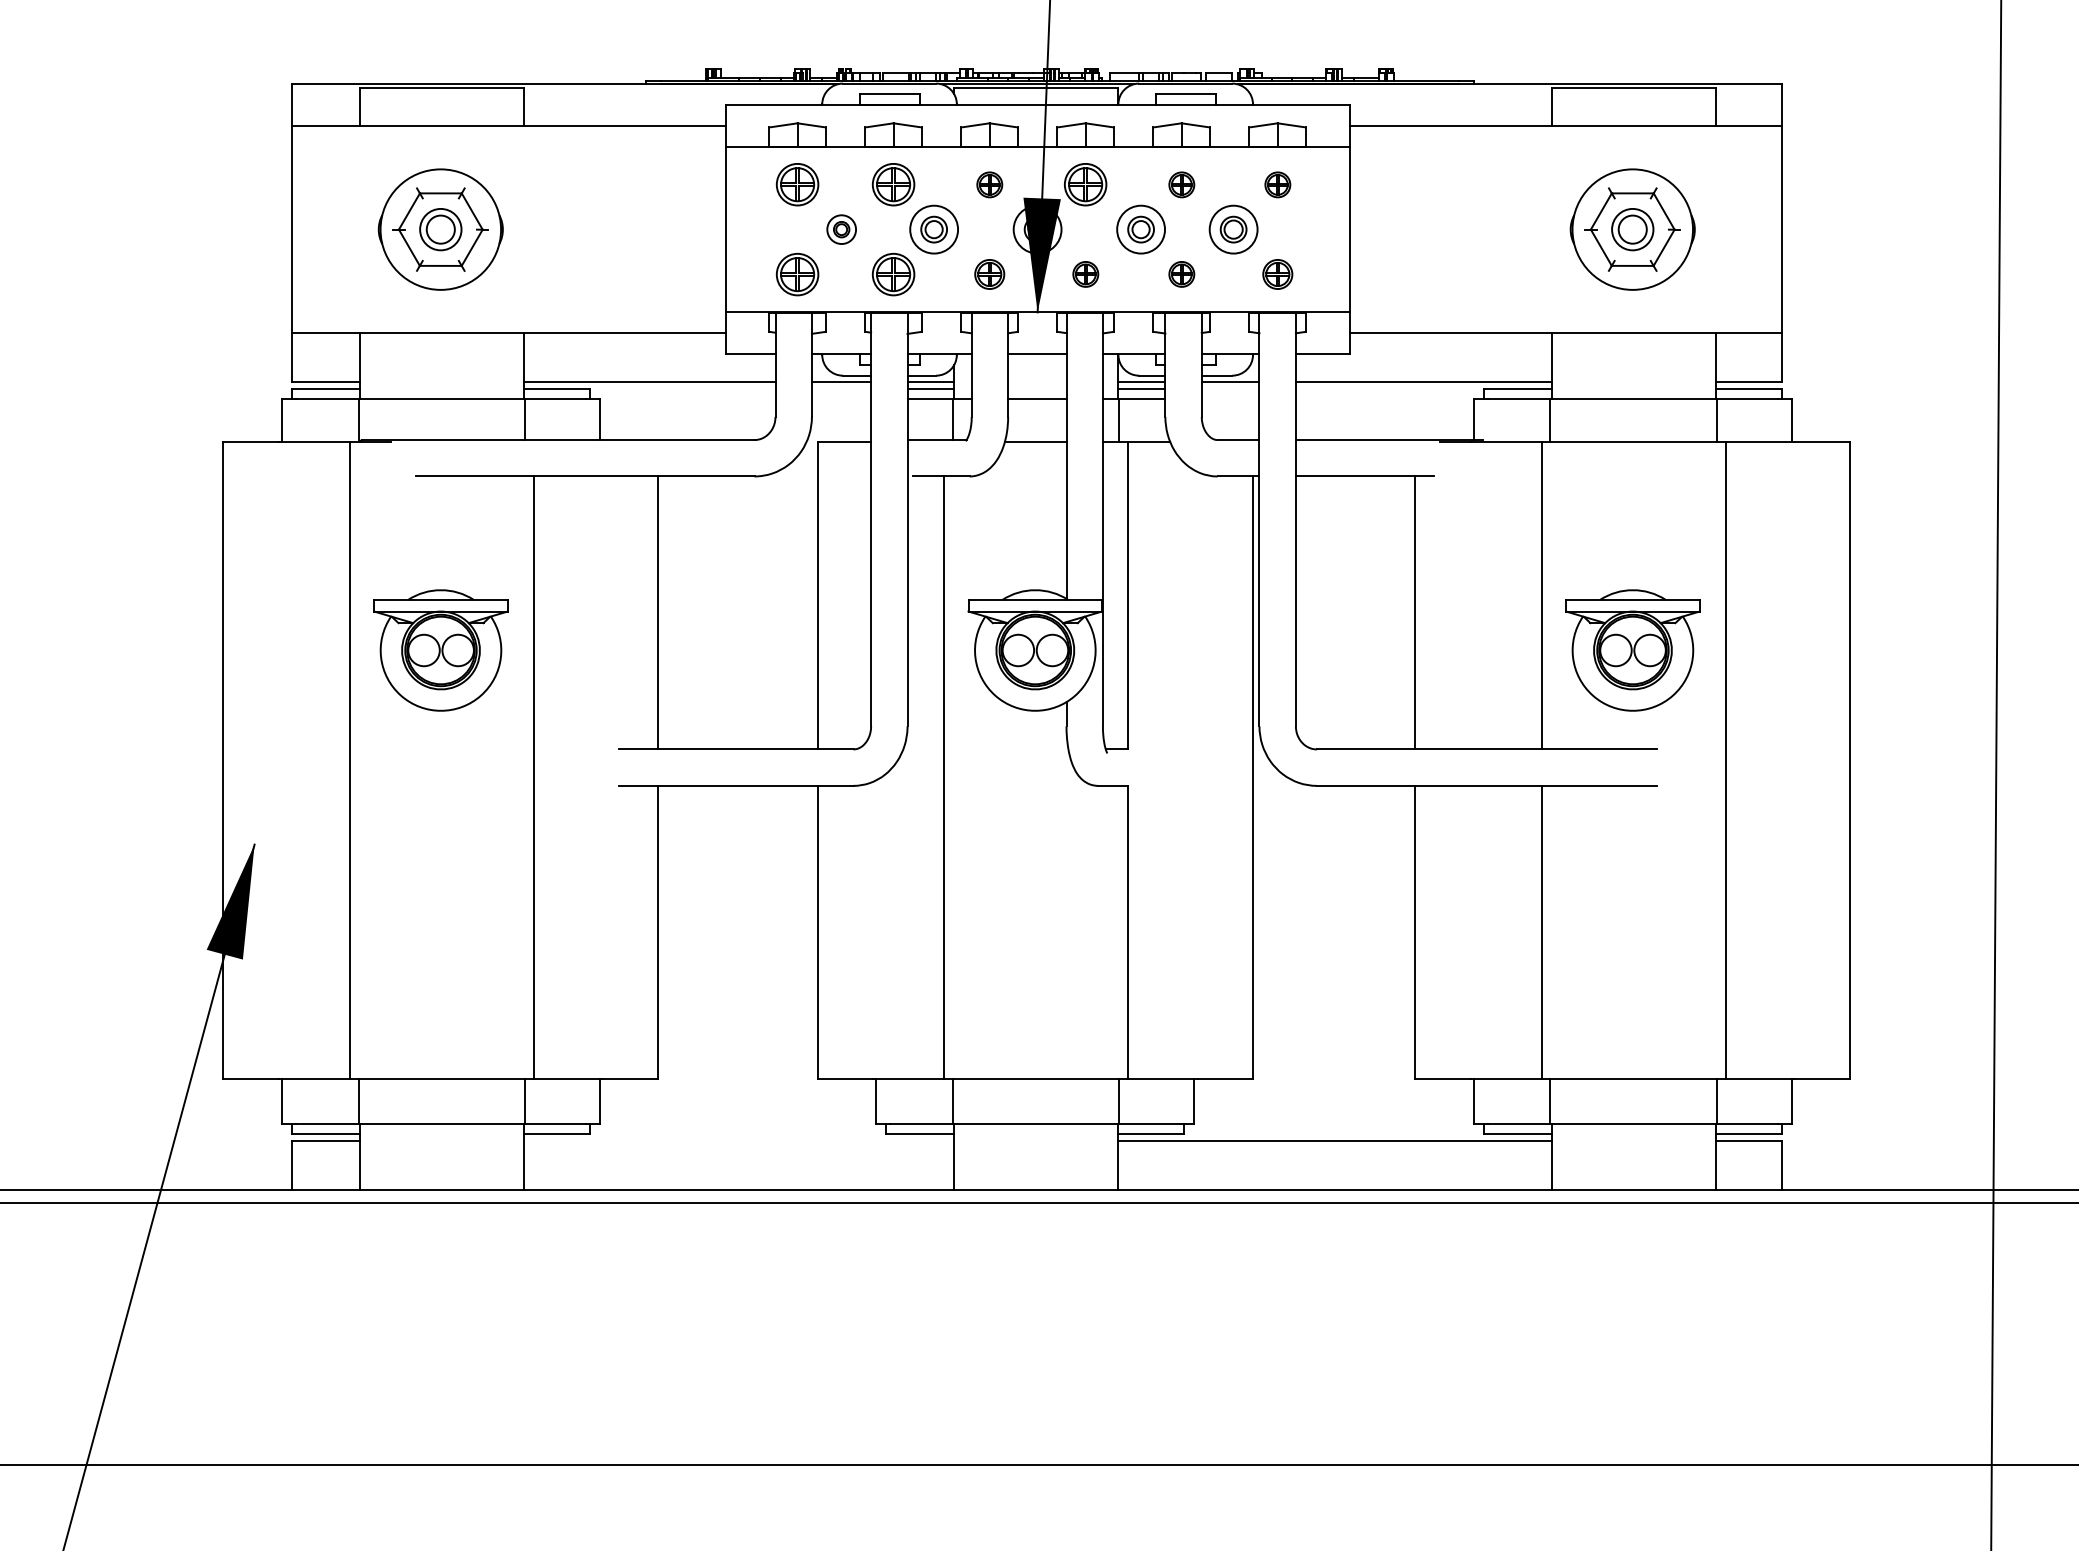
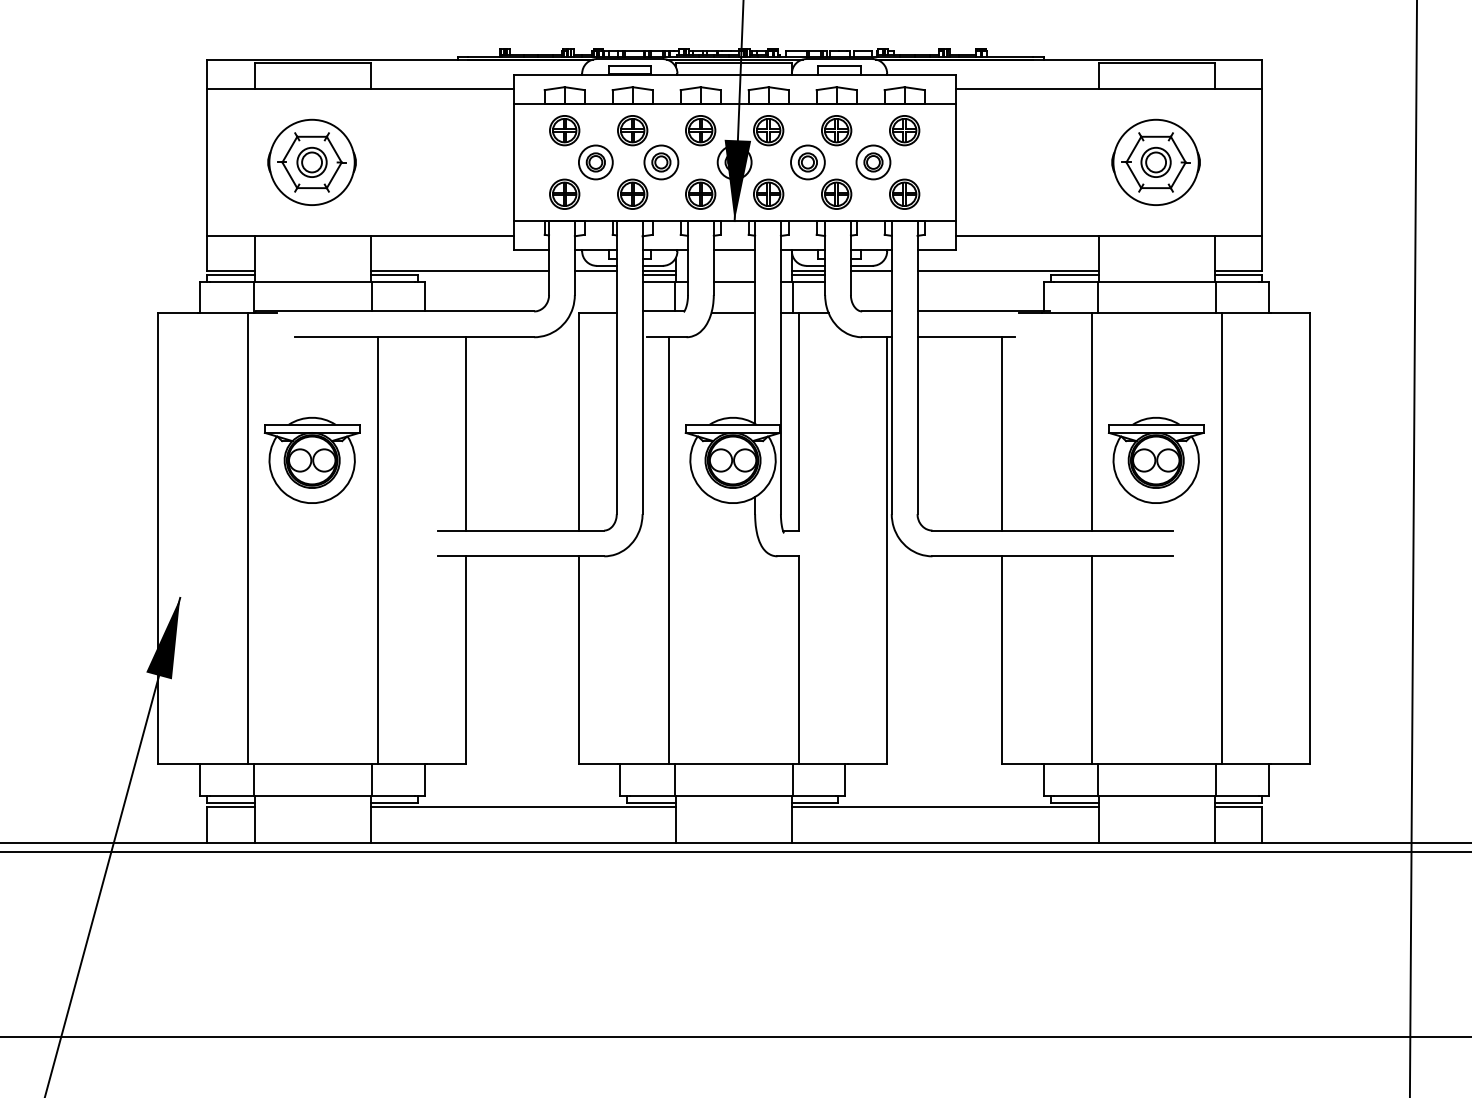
part: (989, 184) -> (700, 130), size x1.67
part: (1181, 184) -> (836, 130), size x1.67
part: (1277, 184) -> (904, 130), size x1.67
part: (841, 229) -> (595, 162), size x1.67
part: (989, 273) -> (700, 193), size x1.43
part: (1085, 273) -> (768, 193), size x1.67
part: (1181, 273) -> (836, 193), size x1.67
part: (1277, 273) -> (904, 193), size x1.43
line: (737, 1140) -> (522, 807), added

